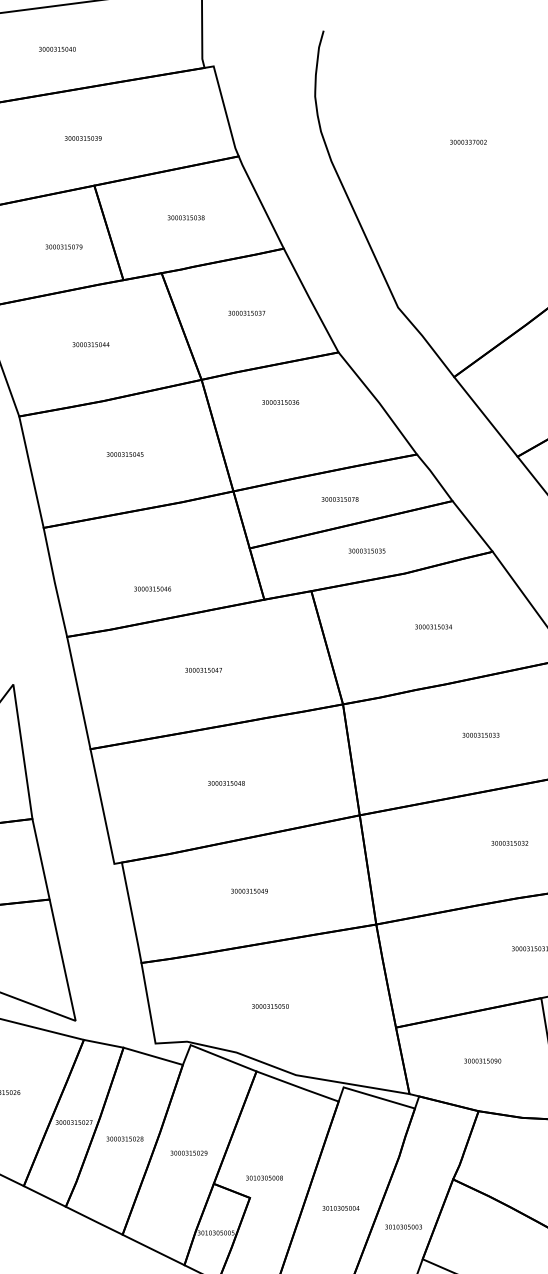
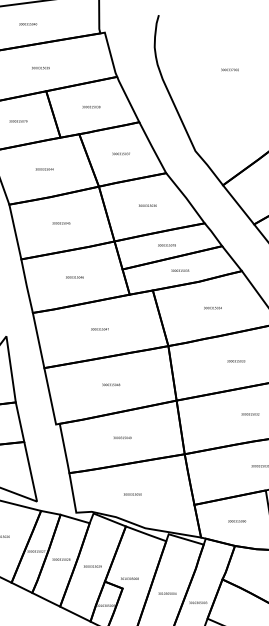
text: (64, 247) -> (18, 121), moved
text: (280, 401) -> (147, 205), moved
text: (151, 589) -> (74, 277), moved

